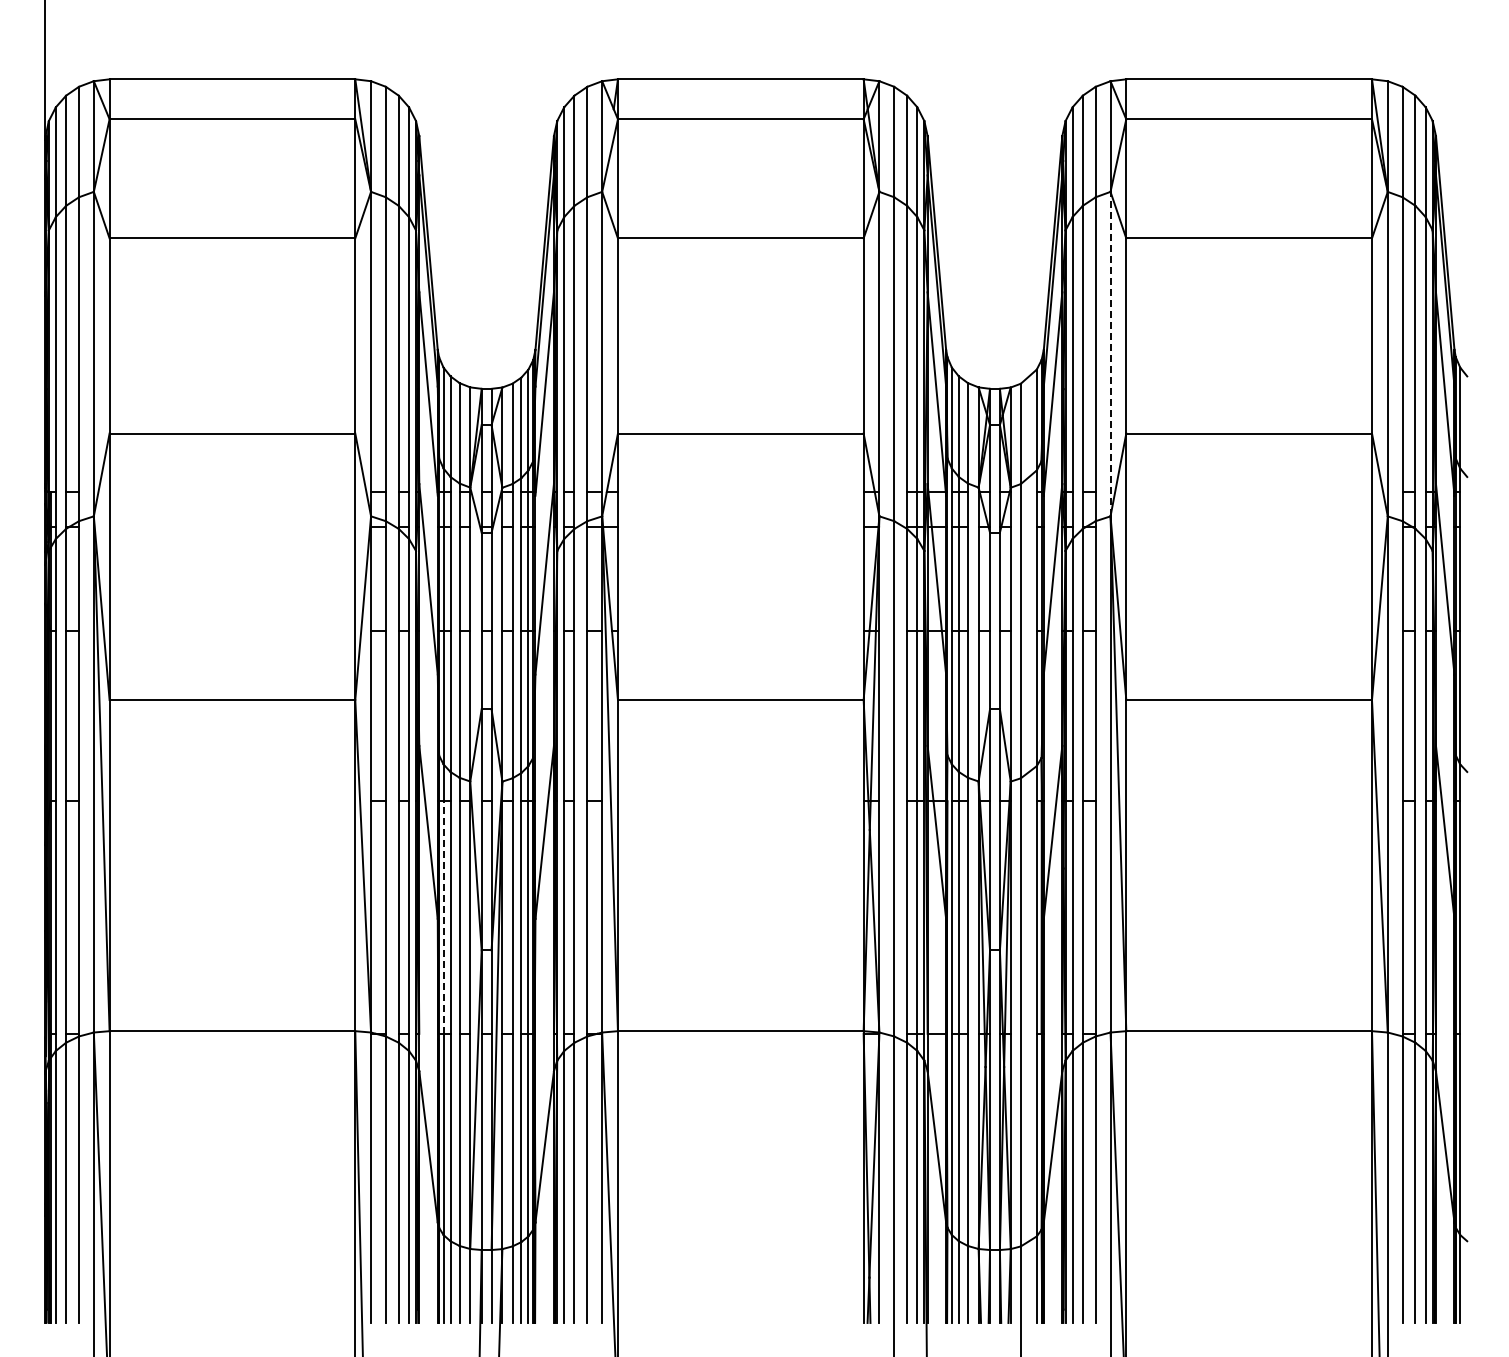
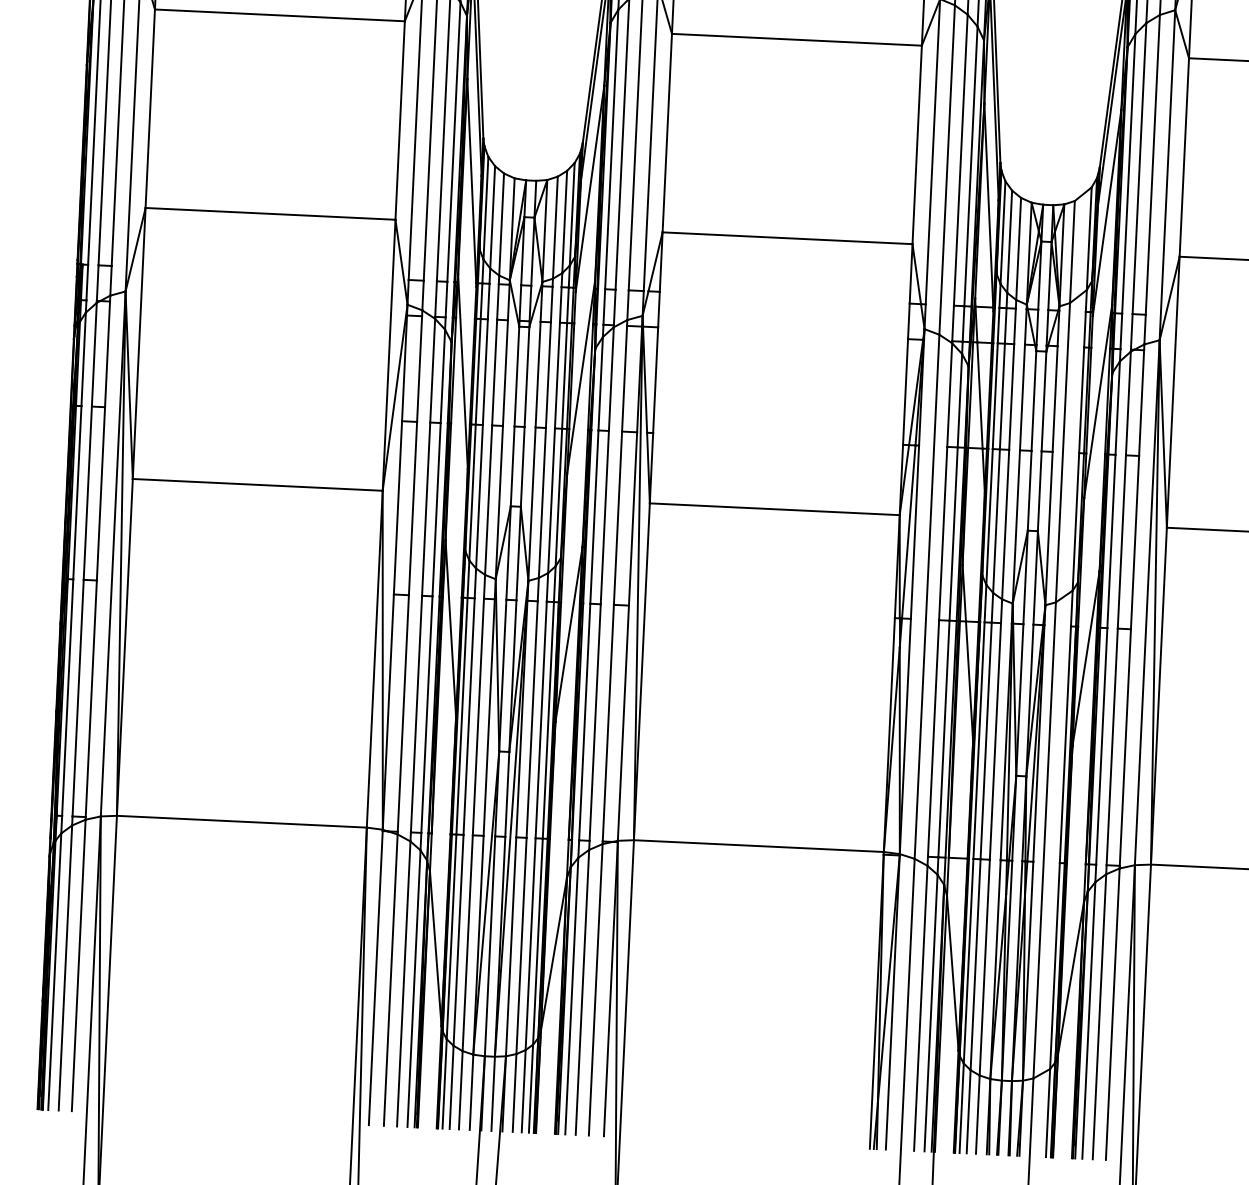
line: (1110, 353) -> (1167, 174), dashed -> solid
line: (443, 917) -> (461, 716), dashed -> solid

